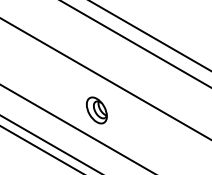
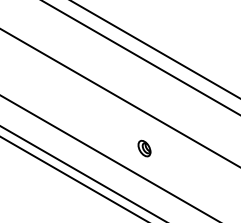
part: (96, 110) -> (144, 148), size x0.6

